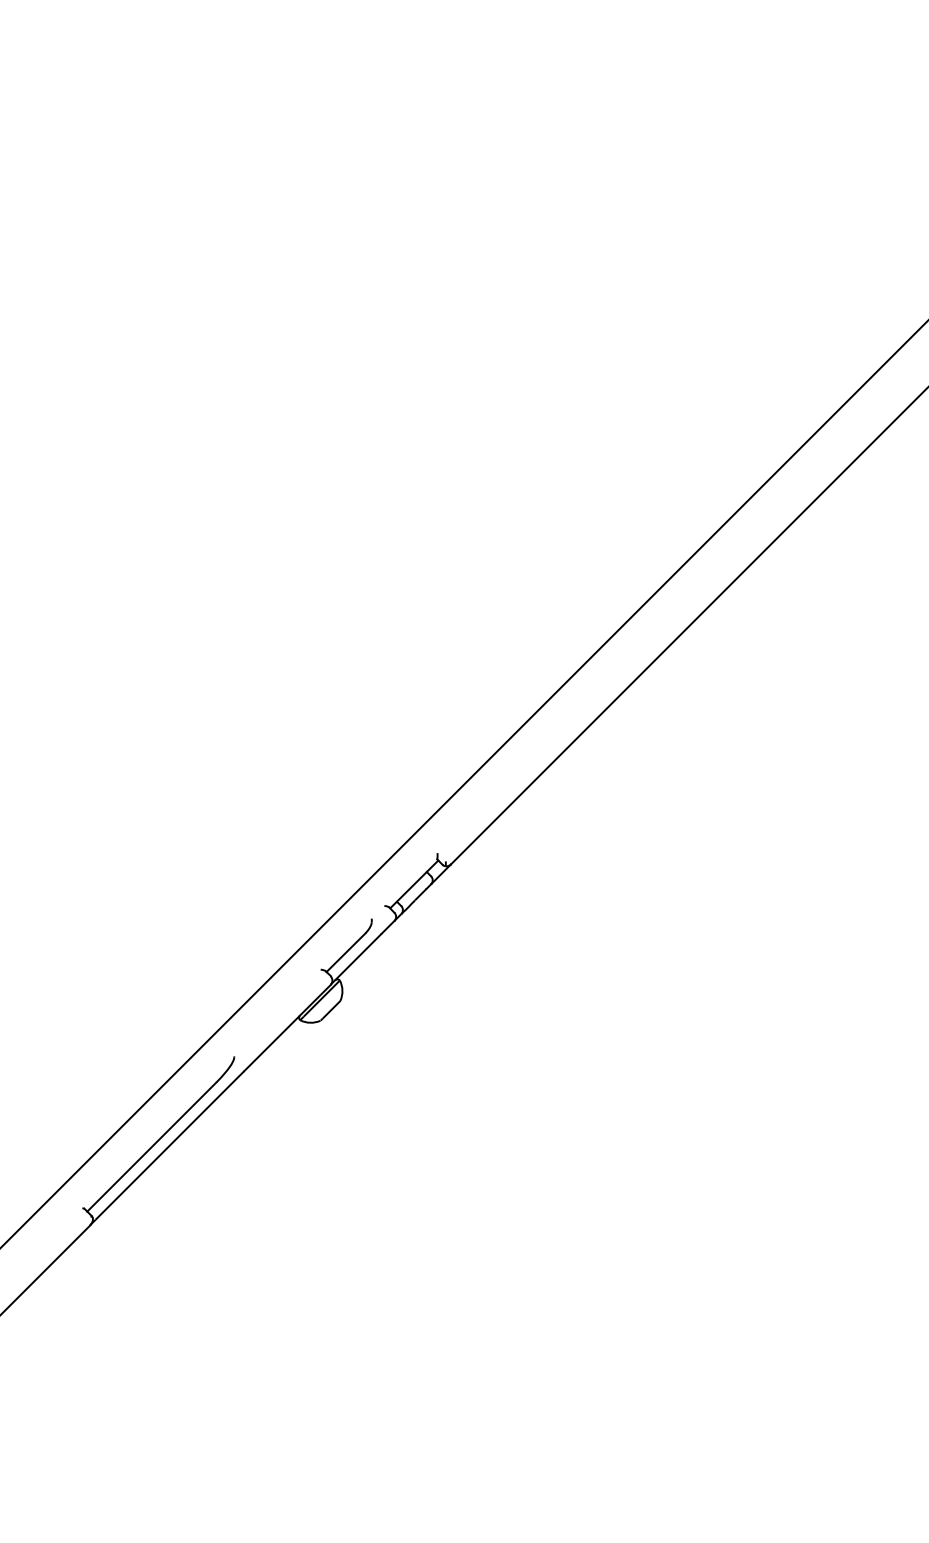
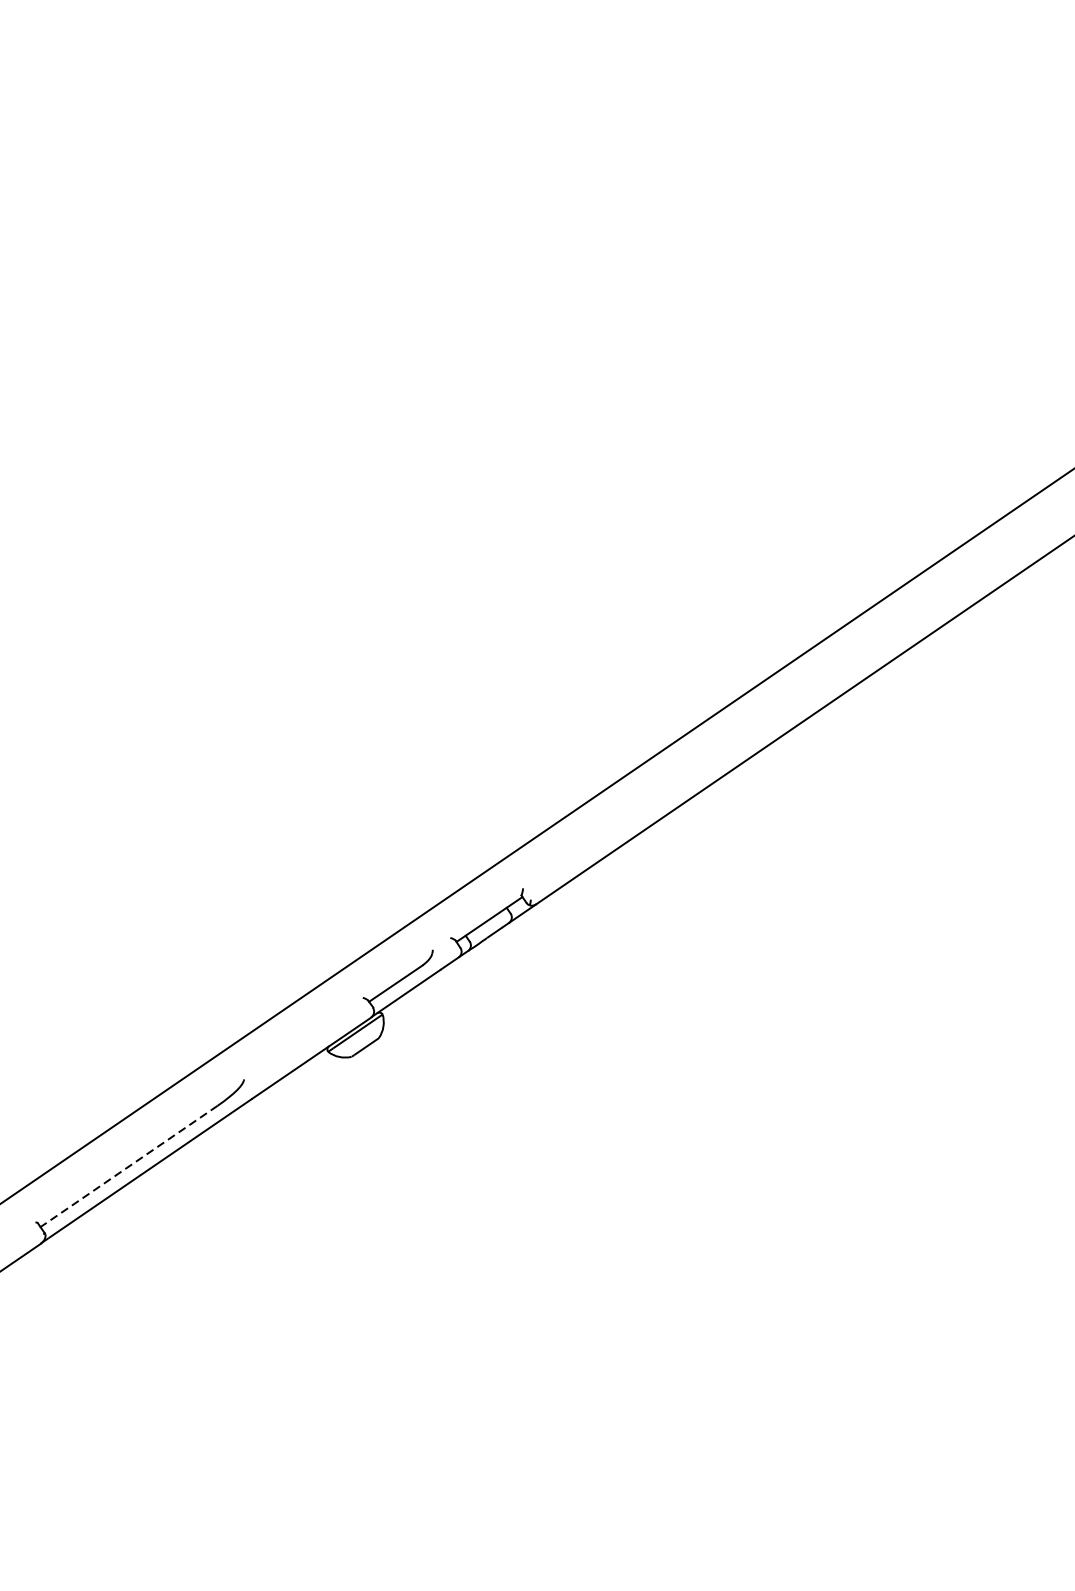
line: (151, 1147) -> (128, 1166), solid -> dashed

